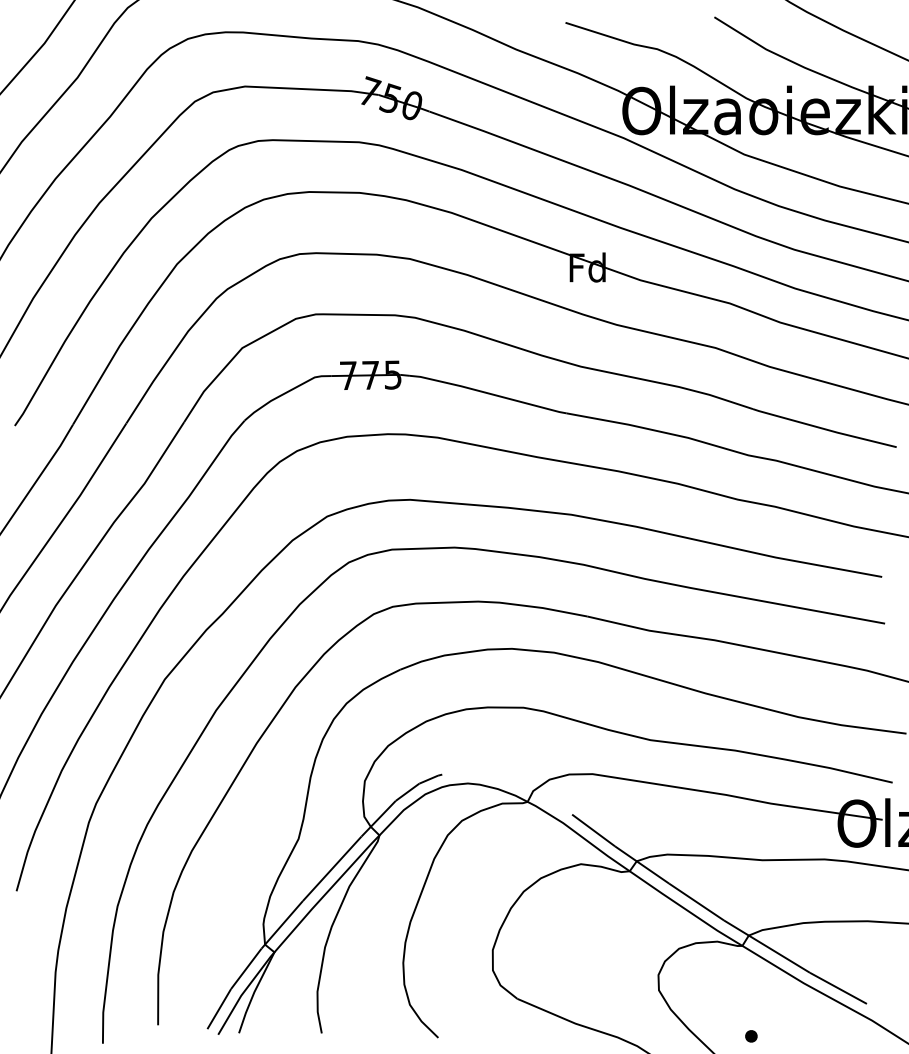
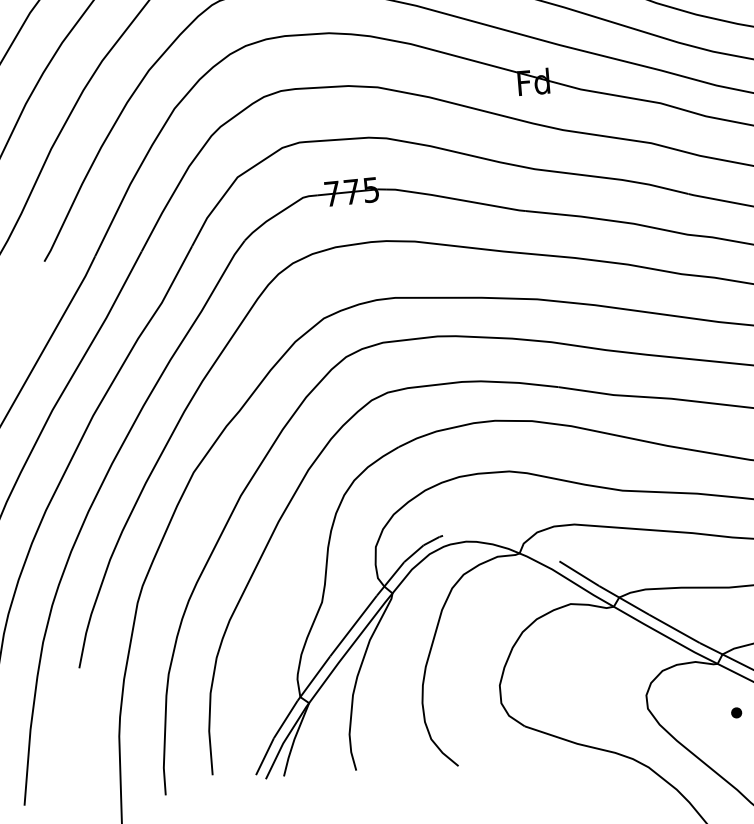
part: (751, 1036) -> (736, 713), moved

